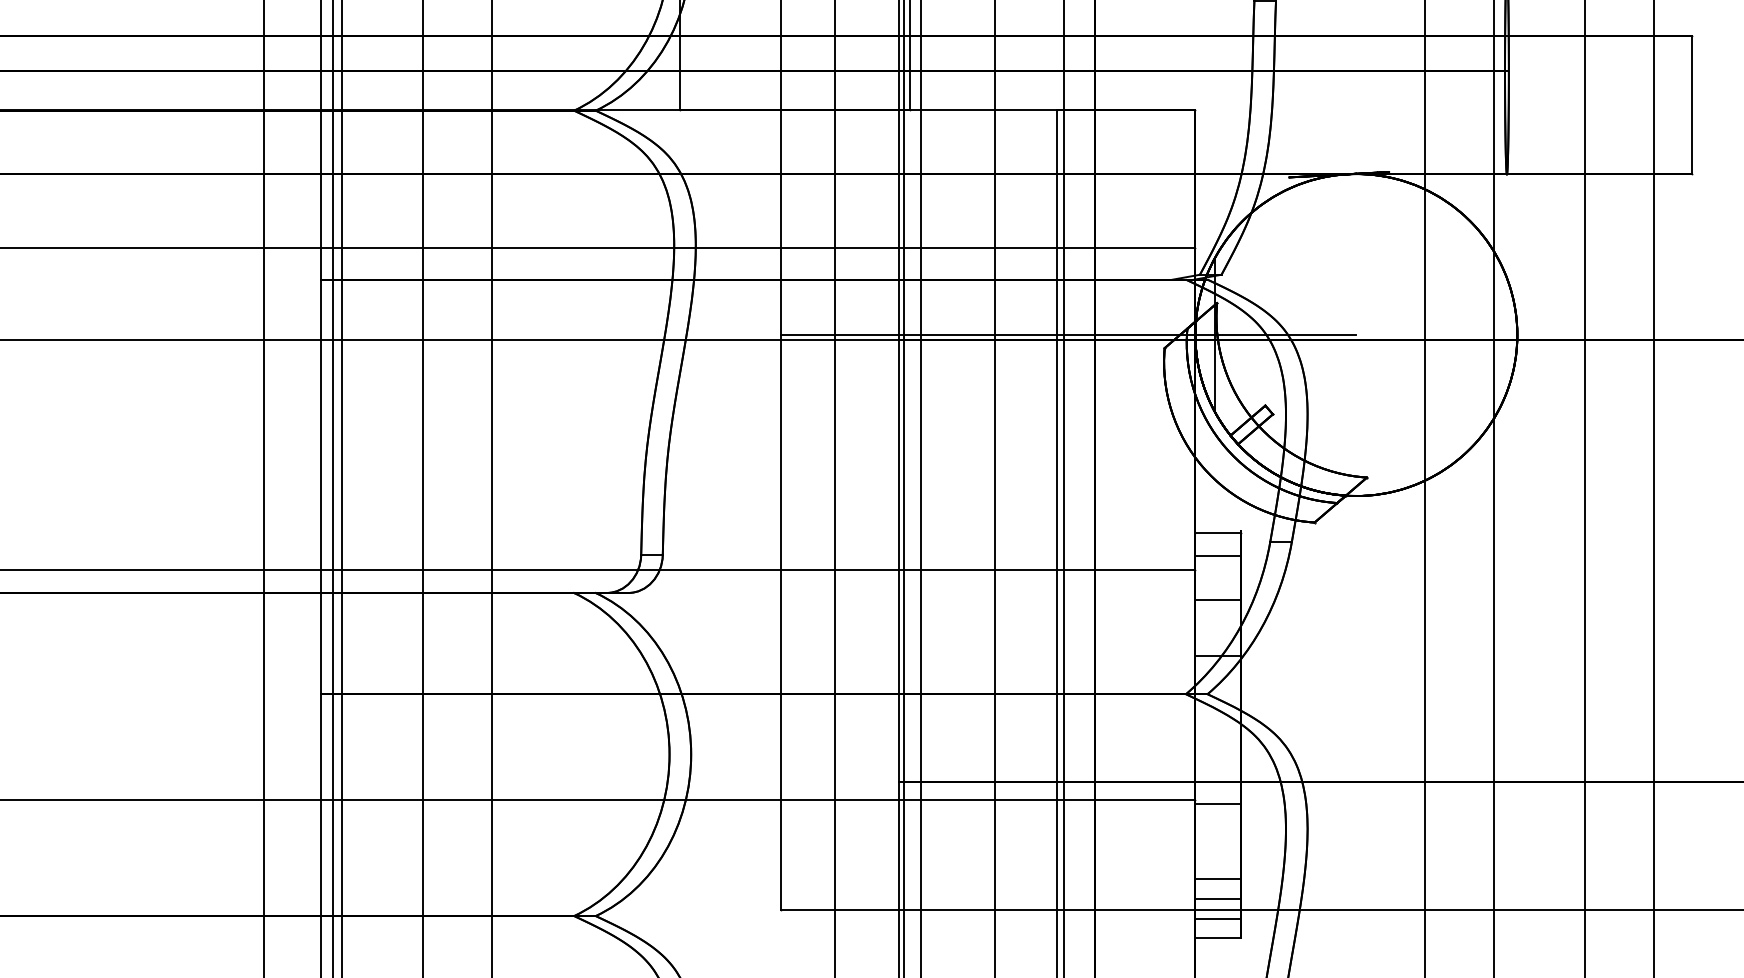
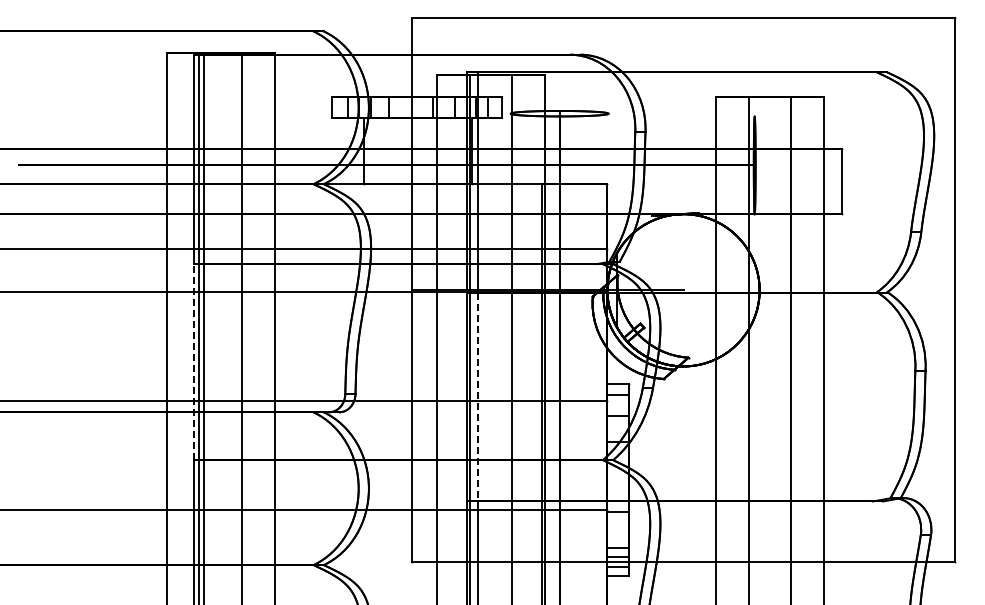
line: (320, 485) -> (193, 361), solid -> dashed
line: (920, 561) -> (477, 397), solid -> dashed

